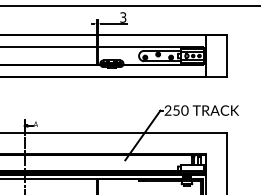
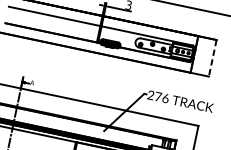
line: (226, 56) -> (212, 58), solid -> dashed
text: (180, 110) -> (161, 97), 250 -> 276

